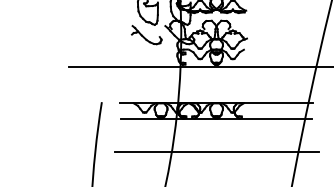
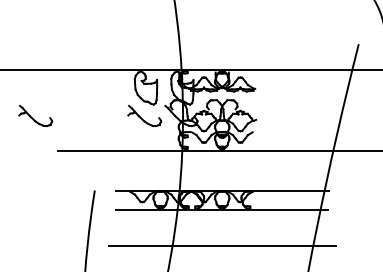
part: (48, 35) -> (35, 116), added

